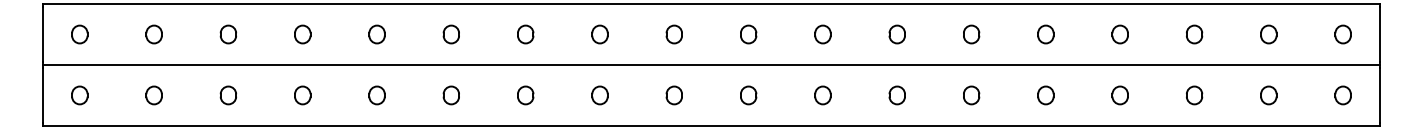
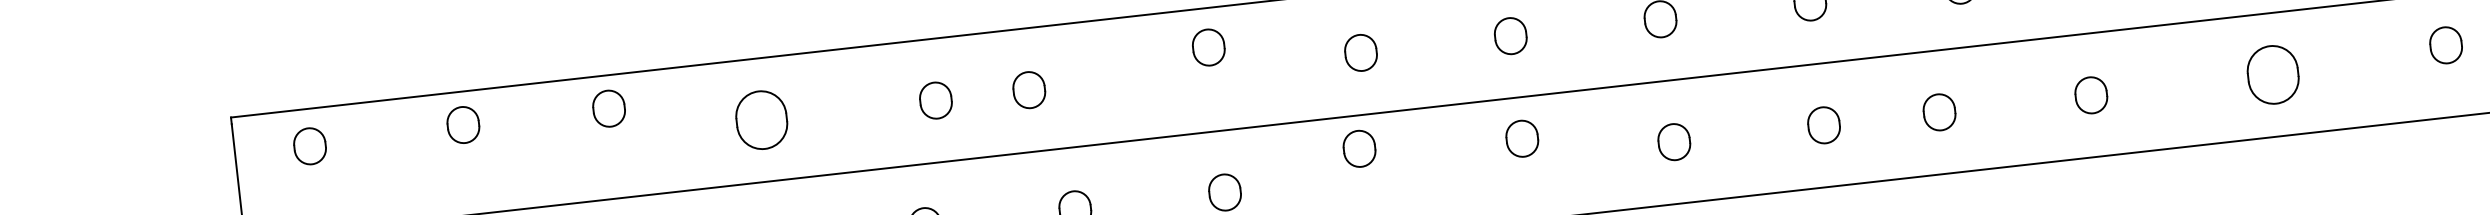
part: (79, 34) -> (309, 146), moved
part: (153, 34) -> (462, 125), moved
part: (227, 34) -> (607, 108), moved
part: (302, 34) -> (761, 120), size x1.6
part: (376, 34) -> (934, 100), moved
part: (450, 34) -> (1027, 90), moved
part: (525, 34) -> (1208, 47), moved
part: (599, 95) -> (1358, 149), moved
part: (673, 95) -> (1520, 139), moved
part: (896, 95) -> (1938, 112), moved
part: (971, 95) -> (2091, 95), moved
part: (1045, 95) -> (2272, 75), size x1.6
part: (1119, 95) -> (2444, 45), moved

